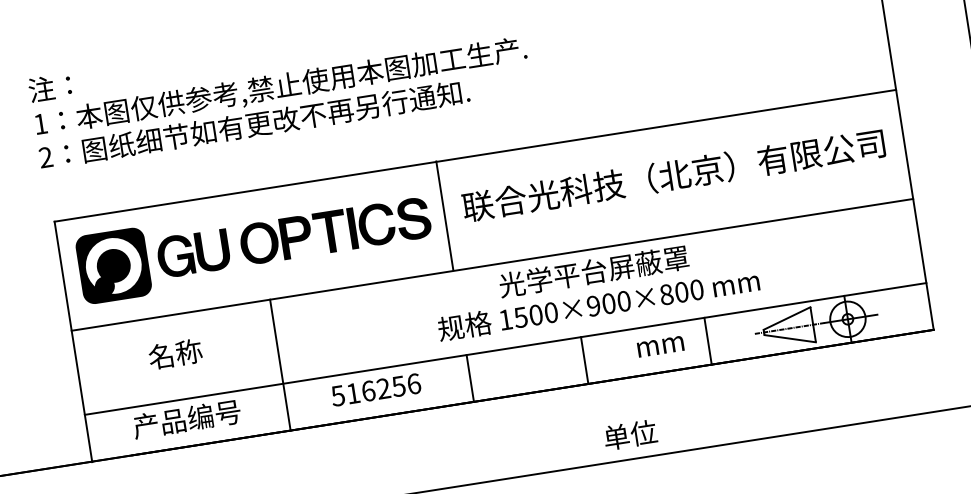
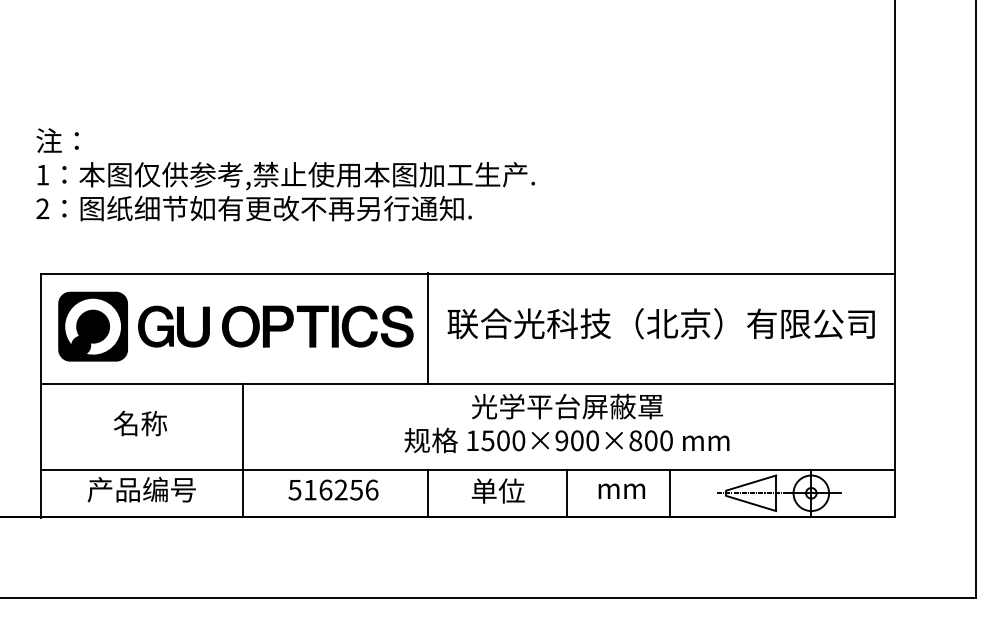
line: (584, 360) -> (567, 493), moved
text: (629, 434) -> (497, 490), moved

